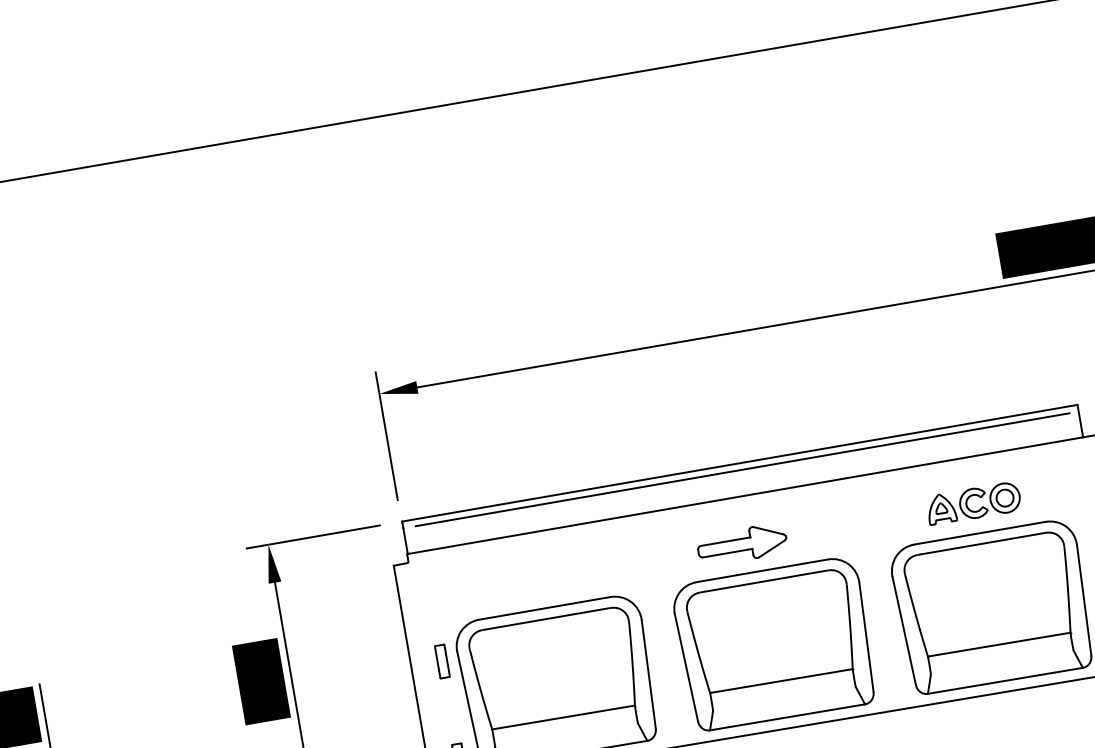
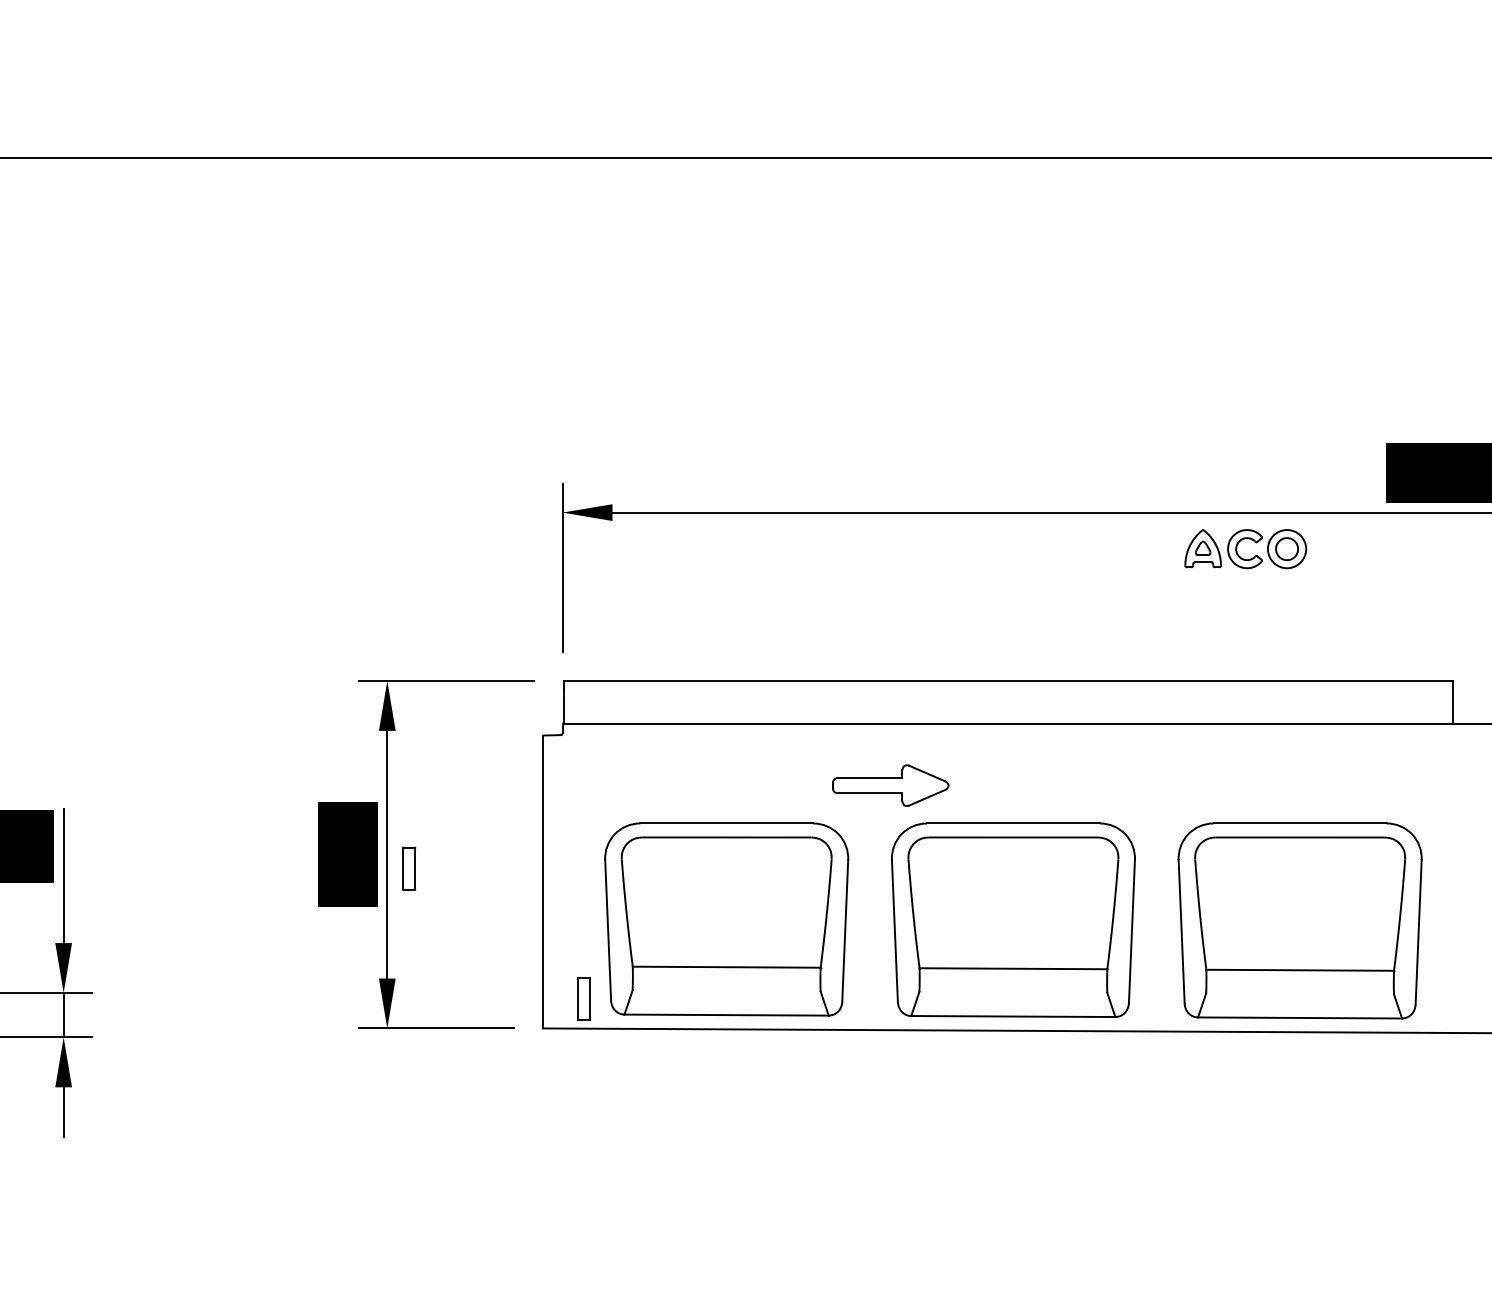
line: (742, 469) -> (1010, 689), removed
part: (967, 504) -> (1237, 549), moved
part: (742, 544) -> (890, 785), moved
part: (442, 661) -> (409, 868), moved

